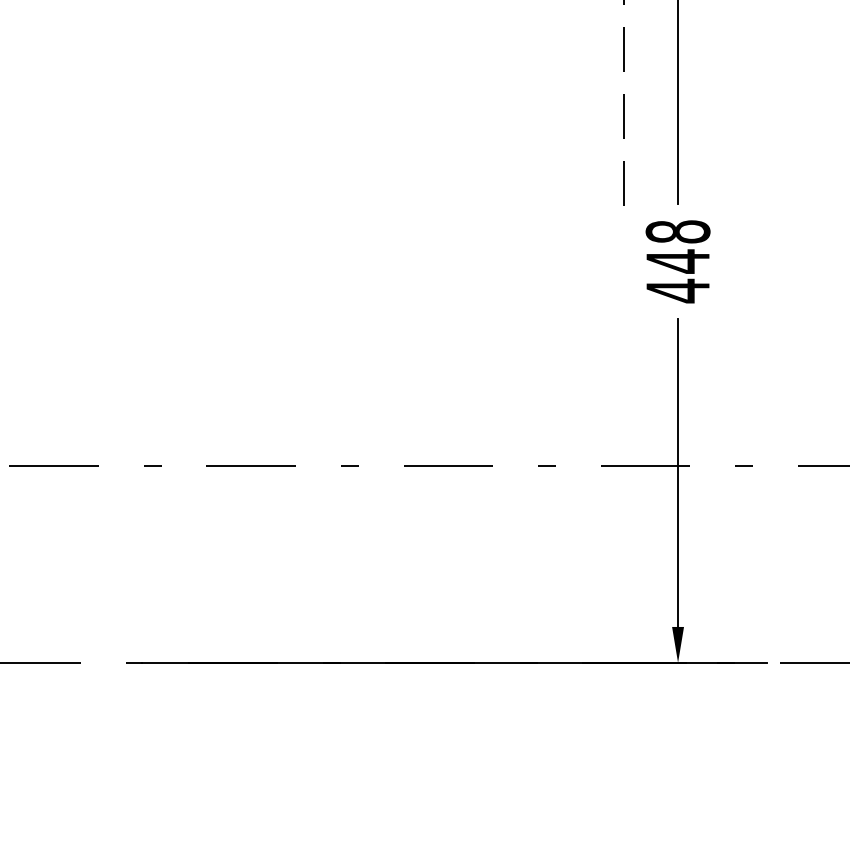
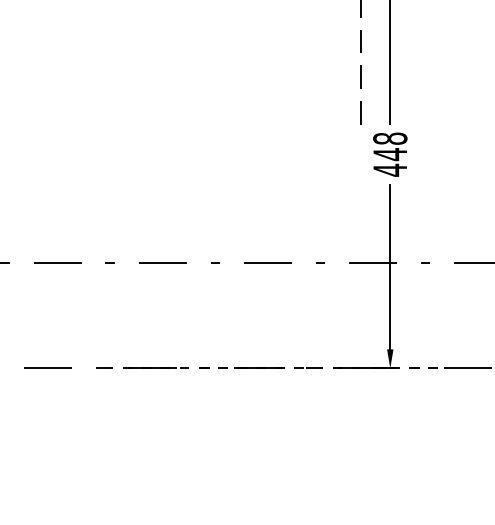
line: (455, 662) -> (271, 368), solid -> dashed

